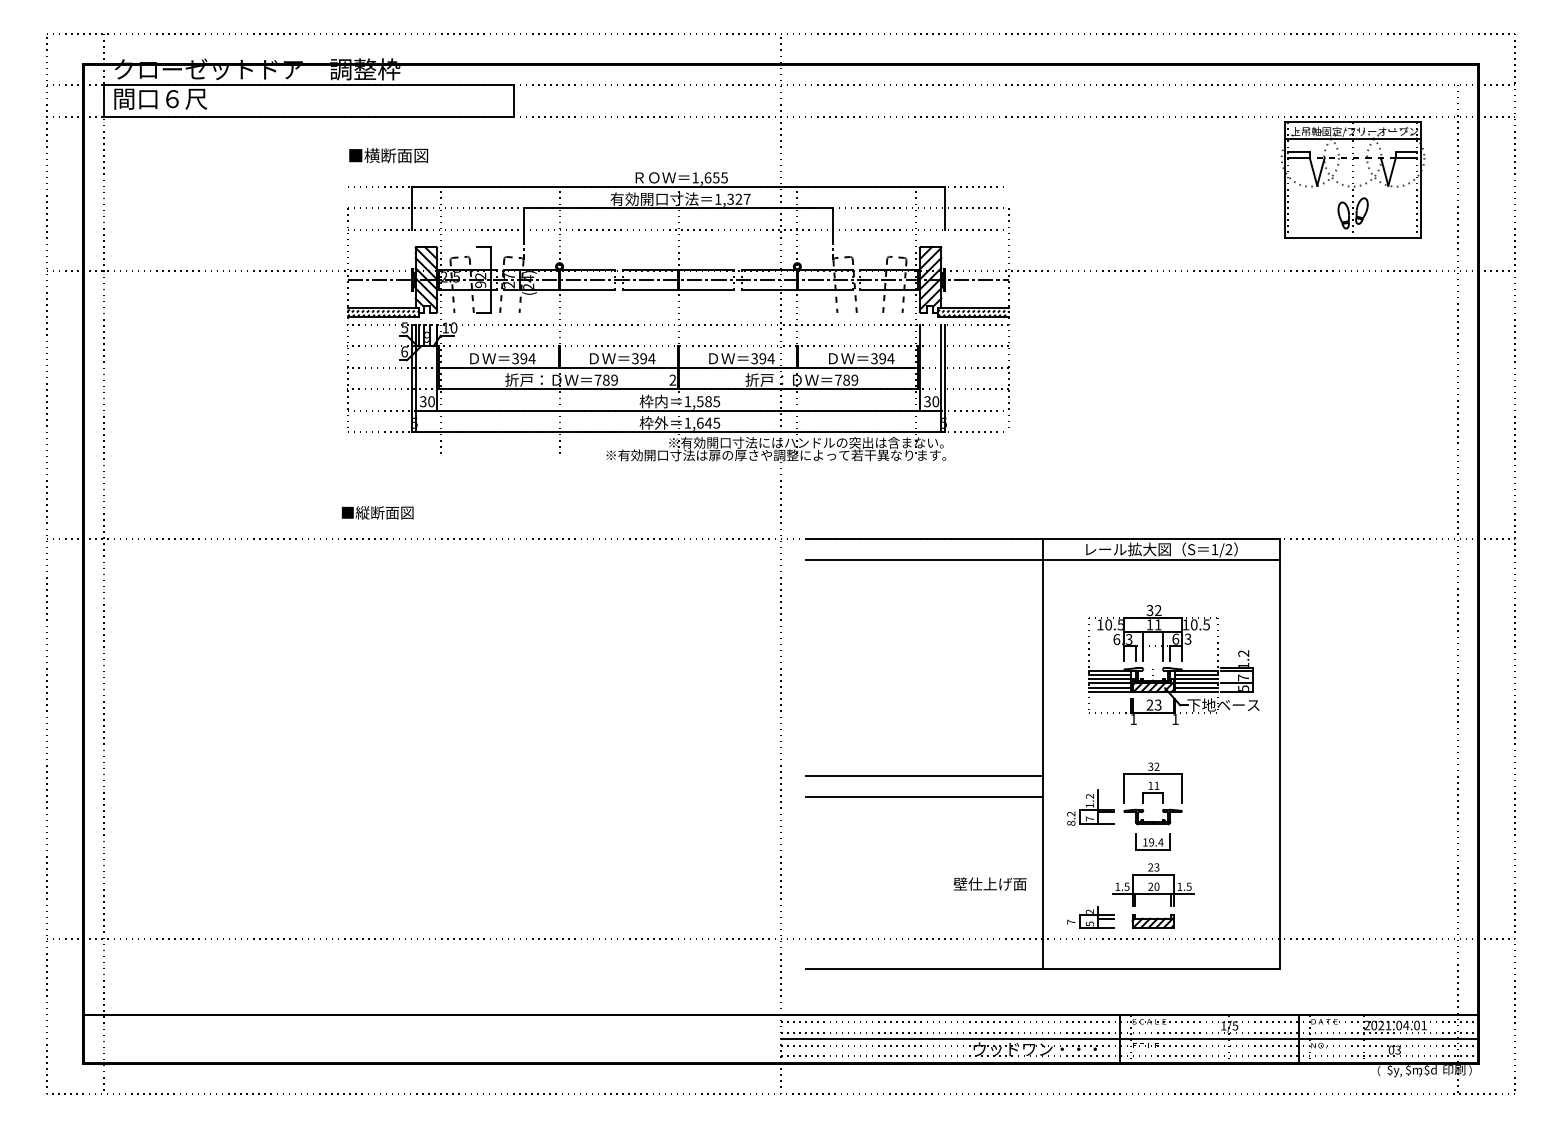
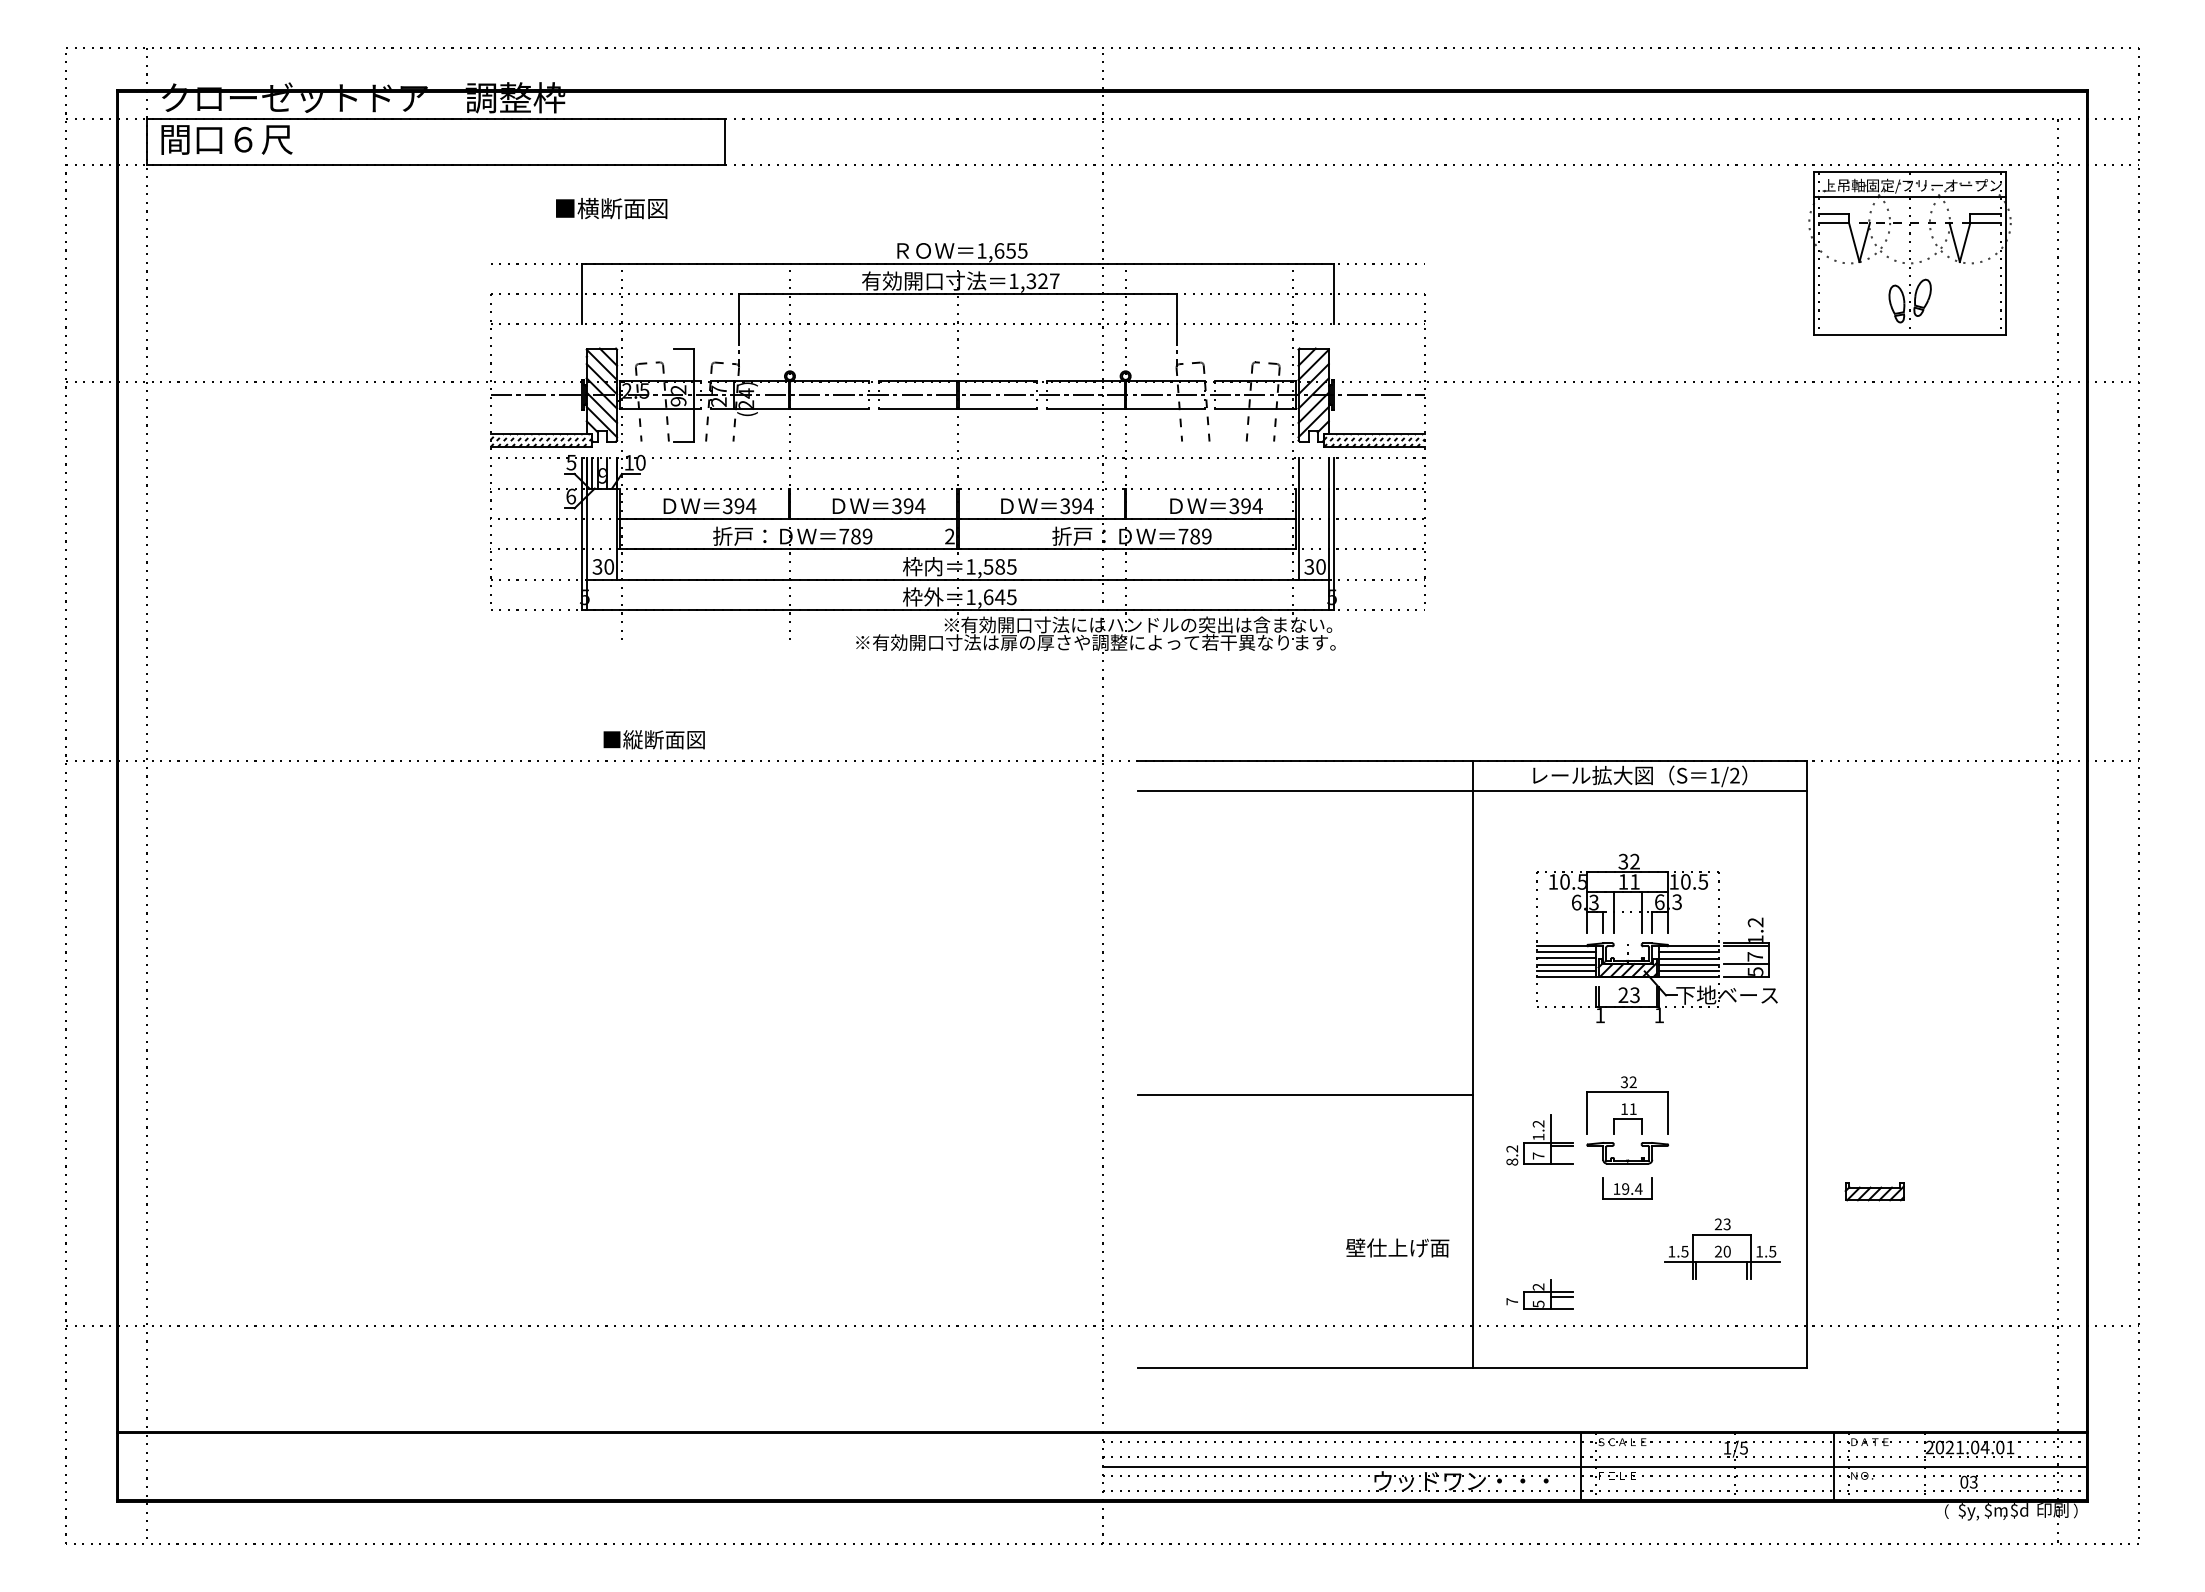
text: (388, 155) -> (611, 208), moved
text: (377, 512) -> (653, 739), moved
line: (924, 797) -> (1304, 1125), removed
part: (1153, 884) -> (1722, 1248), moved
part: (1152, 921) -> (1874, 1191), moved

